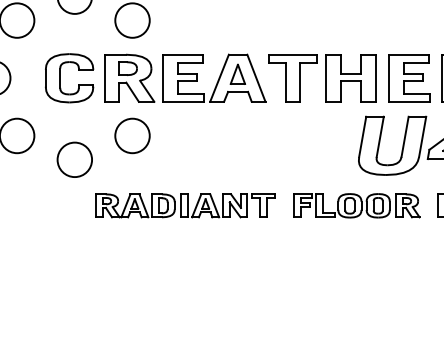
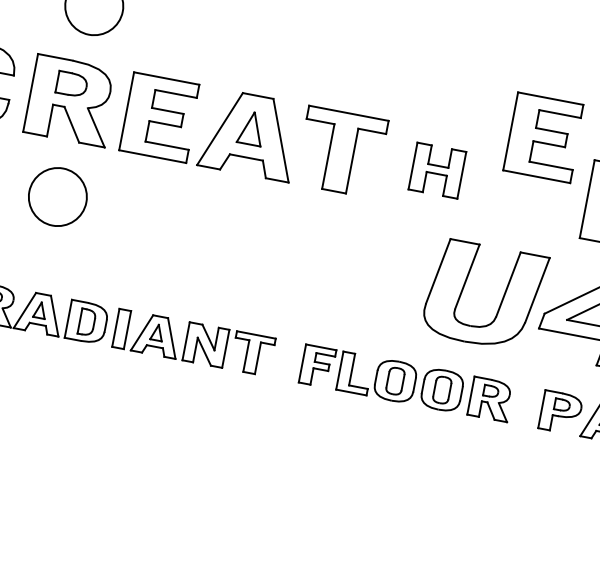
part: (350, 78) -> (436, 170), size x0.6
part: (409, 78) -> (543, 138), moved

